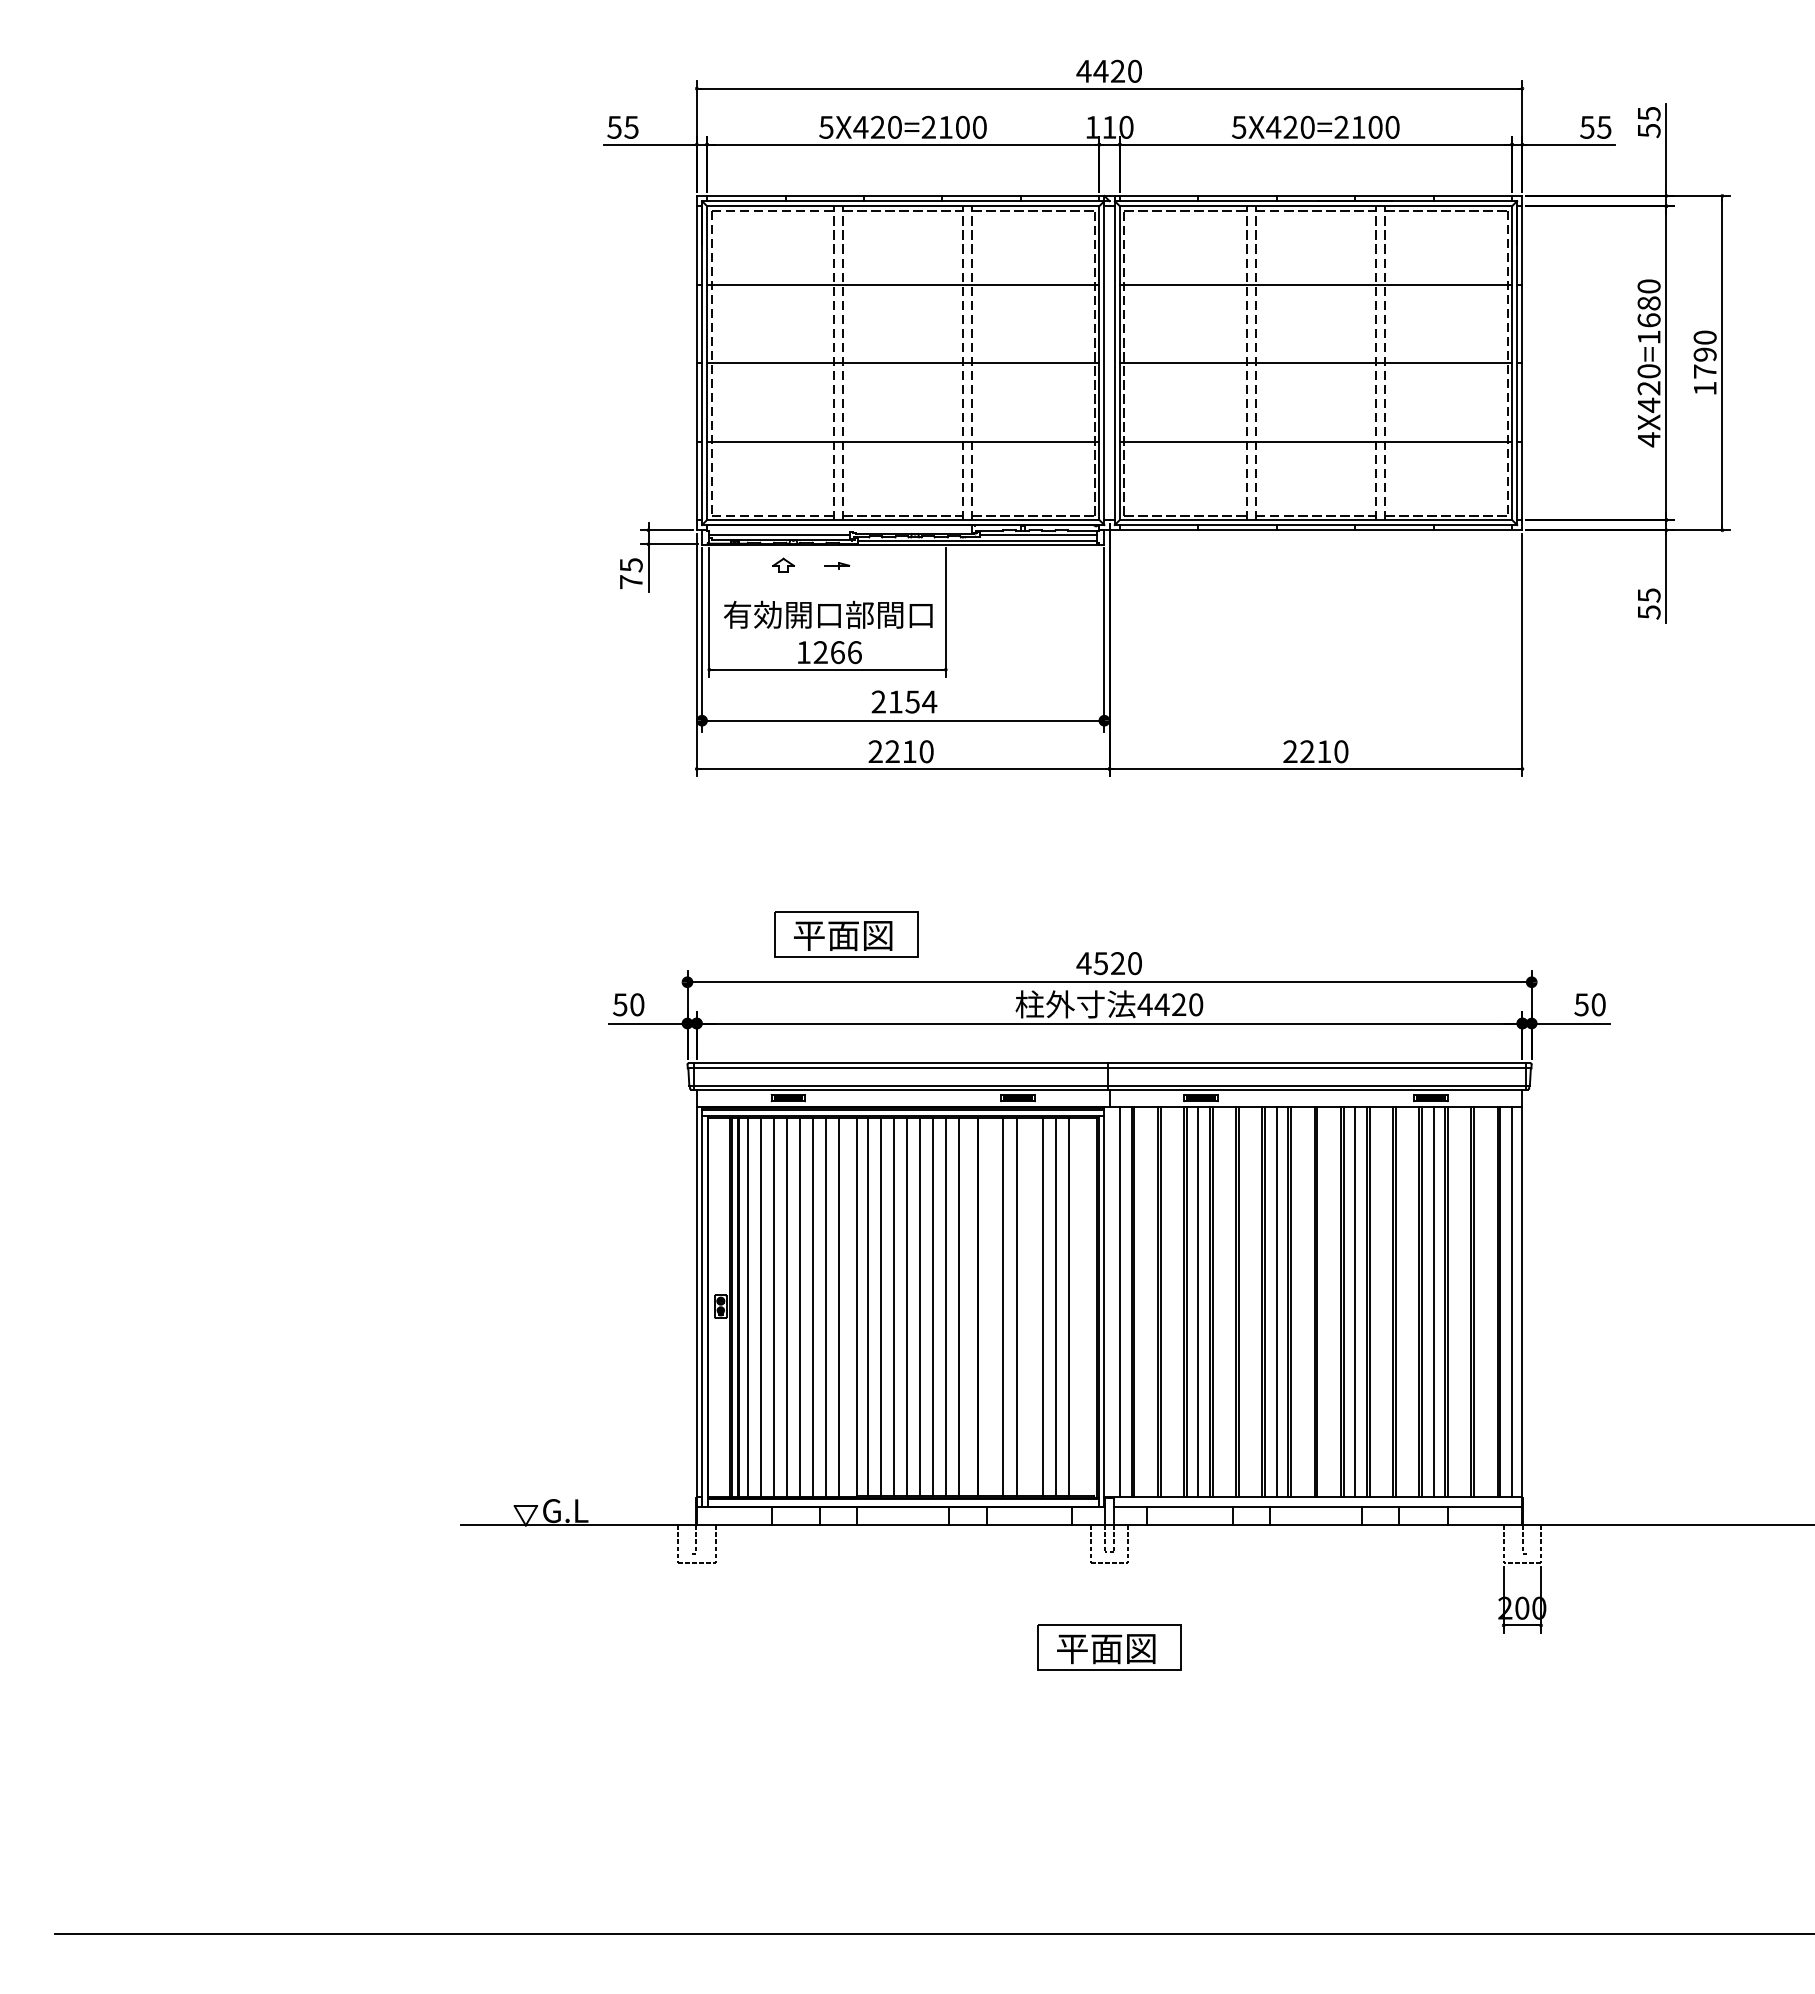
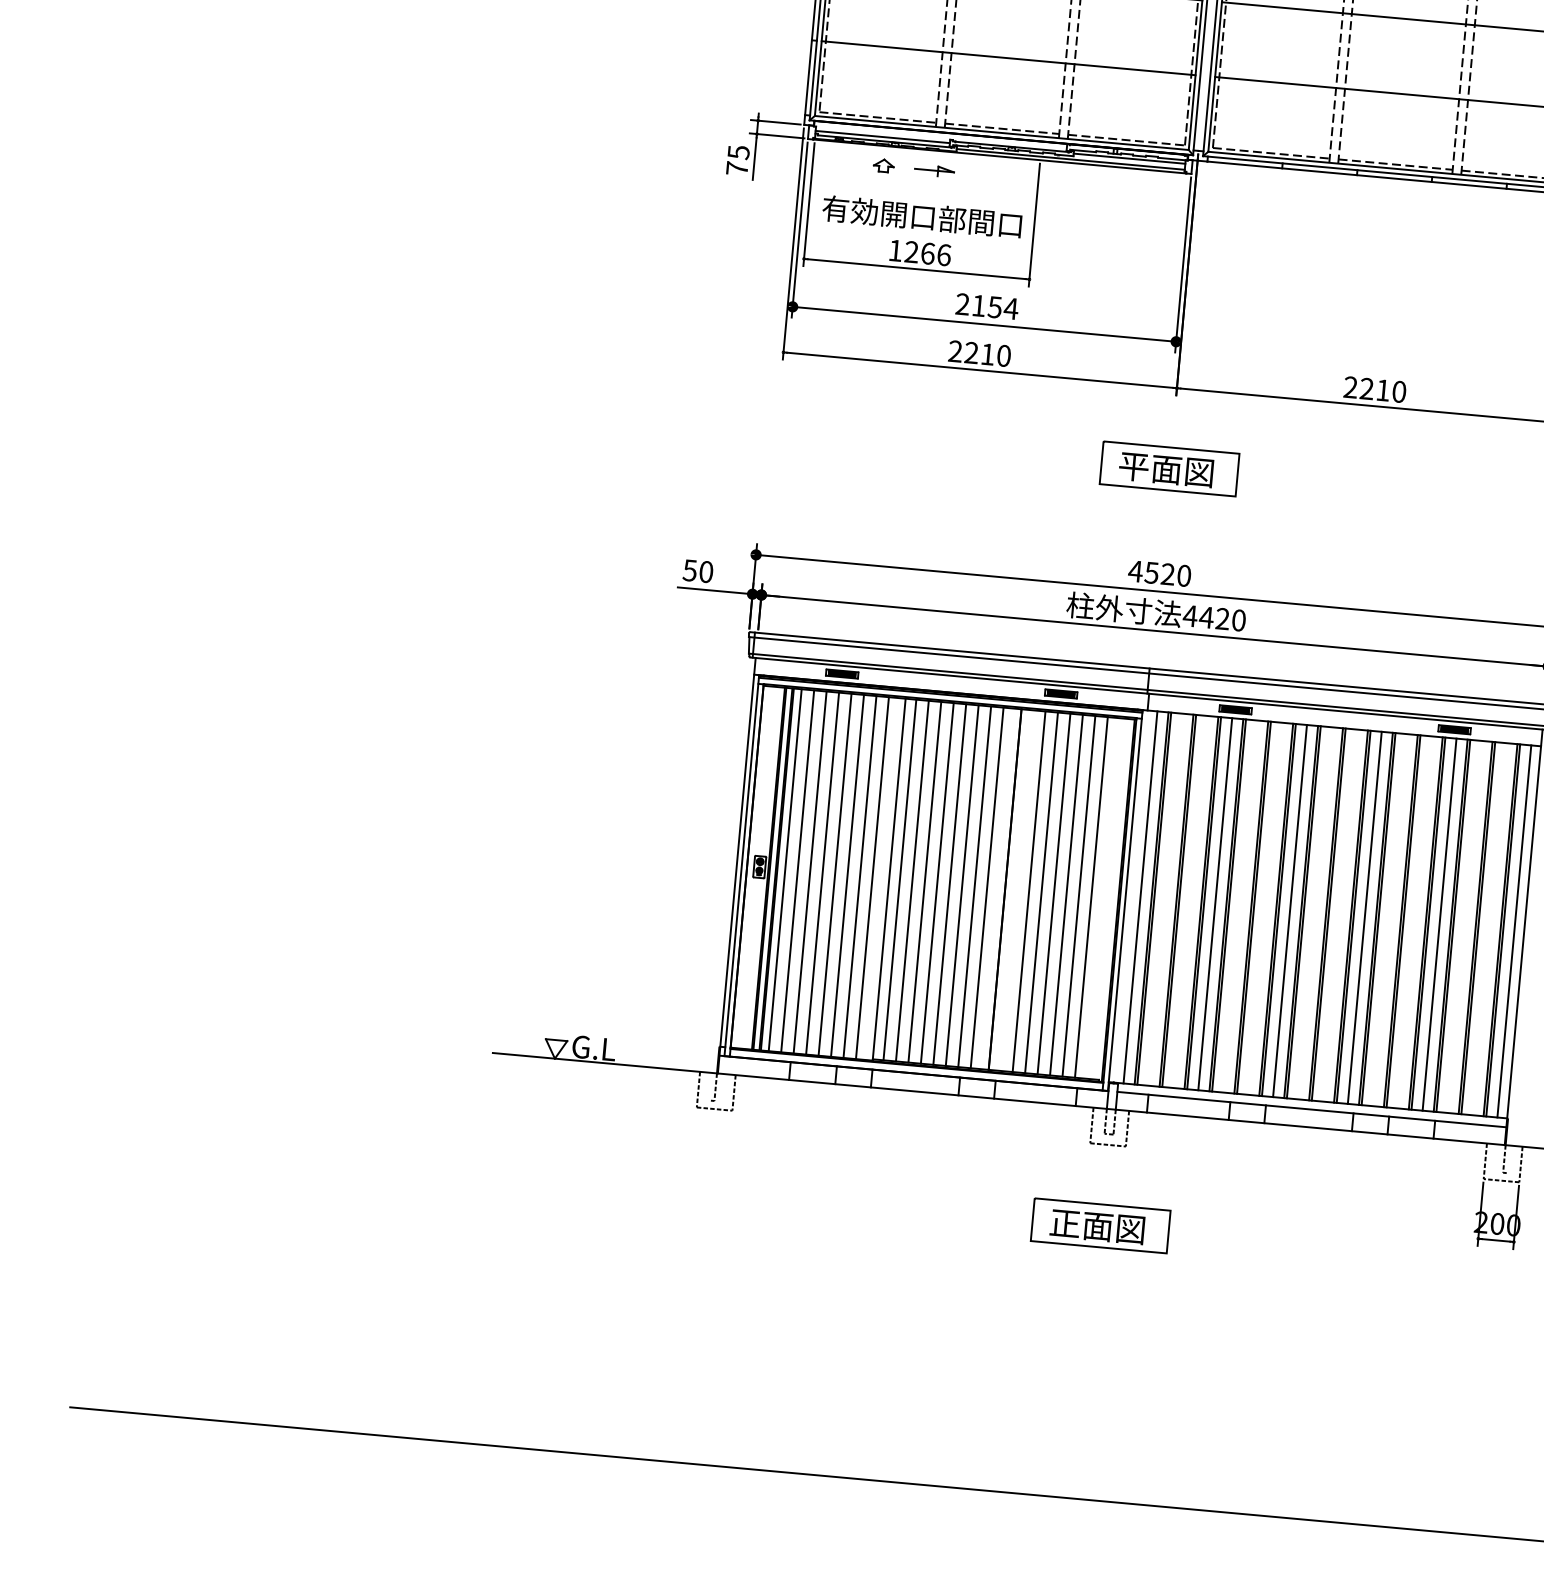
part: (836, 565) -> (934, 170), size x1.67
part: (846, 934) -> (1169, 468), moved
line: (1029, 1306) -> (1053, 893), added
text: (1072, 1649) -> (1065, 1224), 平面図 -> 正面図

